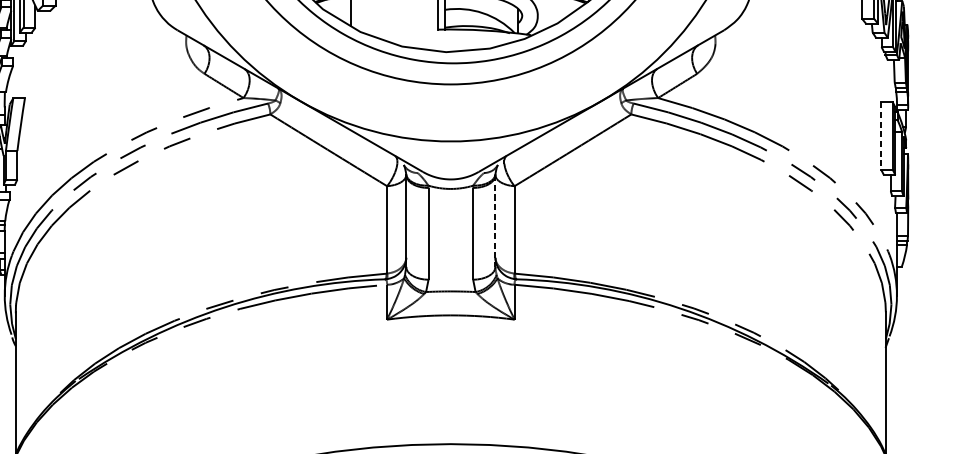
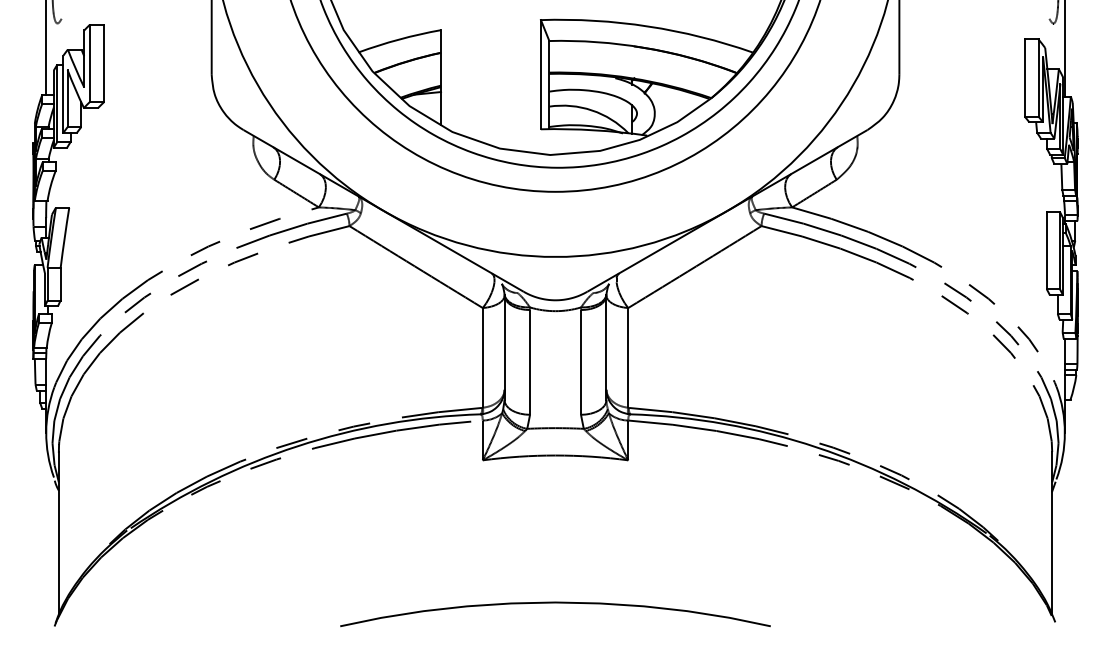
line: (880, 135) -> (1046, 250), dashed -> solid
line: (495, 221) -> (606, 348), dashed -> solid

